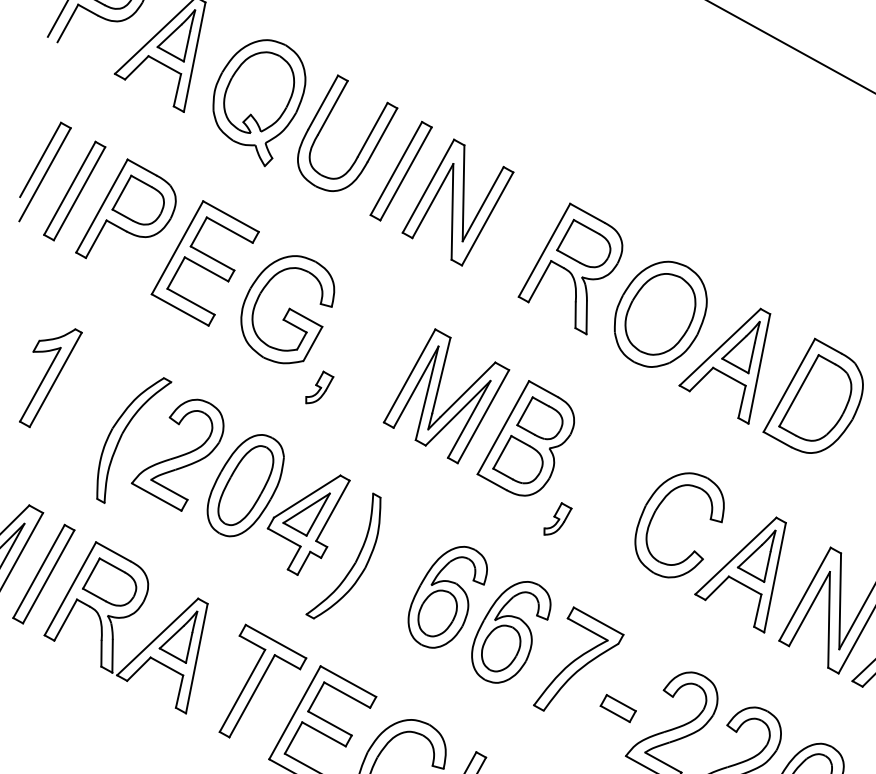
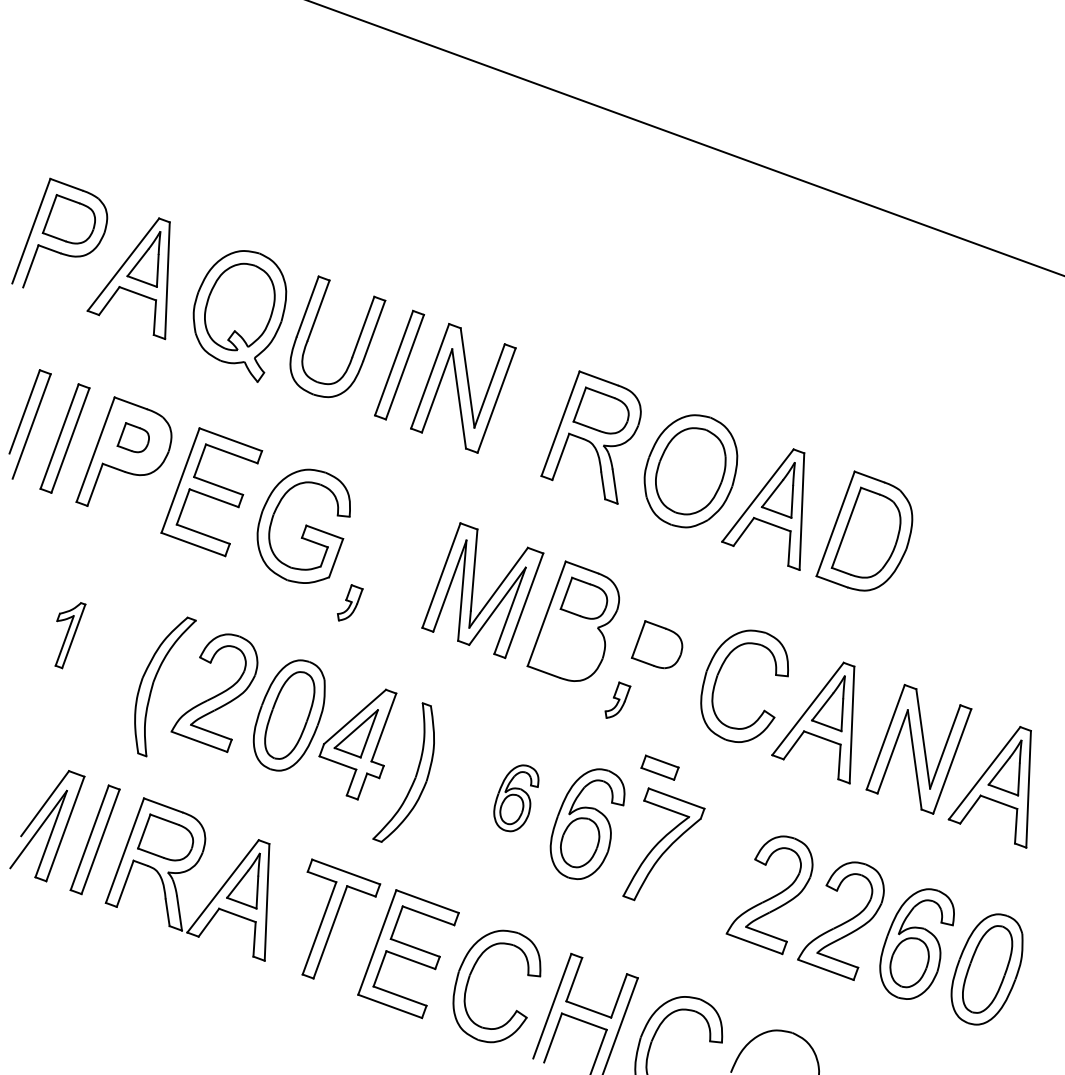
part: (139, 200) -> (133, 437), size x0.6
part: (50, 377) -> (70, 635), size x0.6
part: (518, 459) -> (656, 644), moved
part: (447, 597) -> (516, 798), size x0.6
part: (617, 708) -> (659, 767), moved

